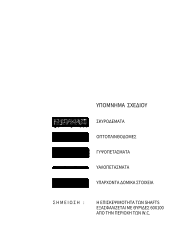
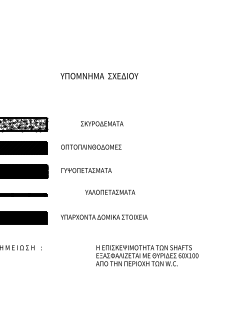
text: (121, 105) -> (99, 76), moved
text: (110, 120) -> (102, 122), moved
text: (112, 166) -> (109, 191), moved
text: (129, 207) -> (146, 255), moved

